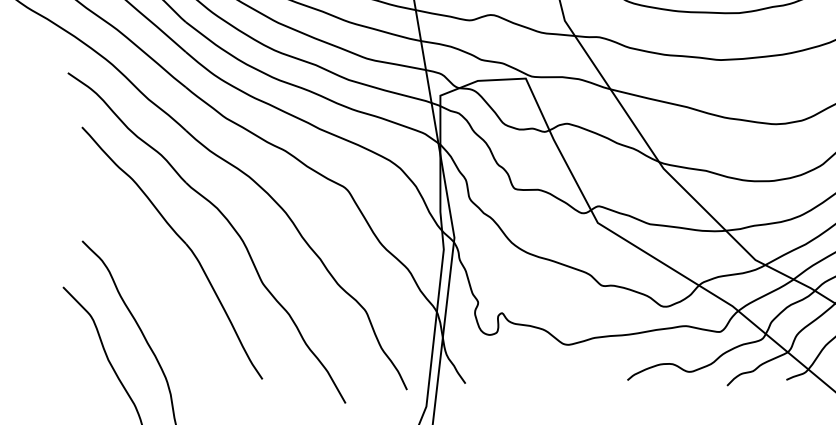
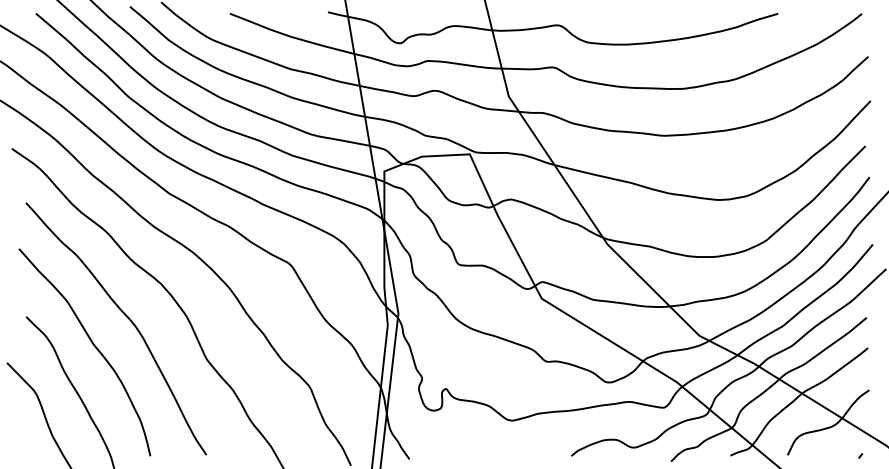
part: (150, 271) -> (94, 347), added

